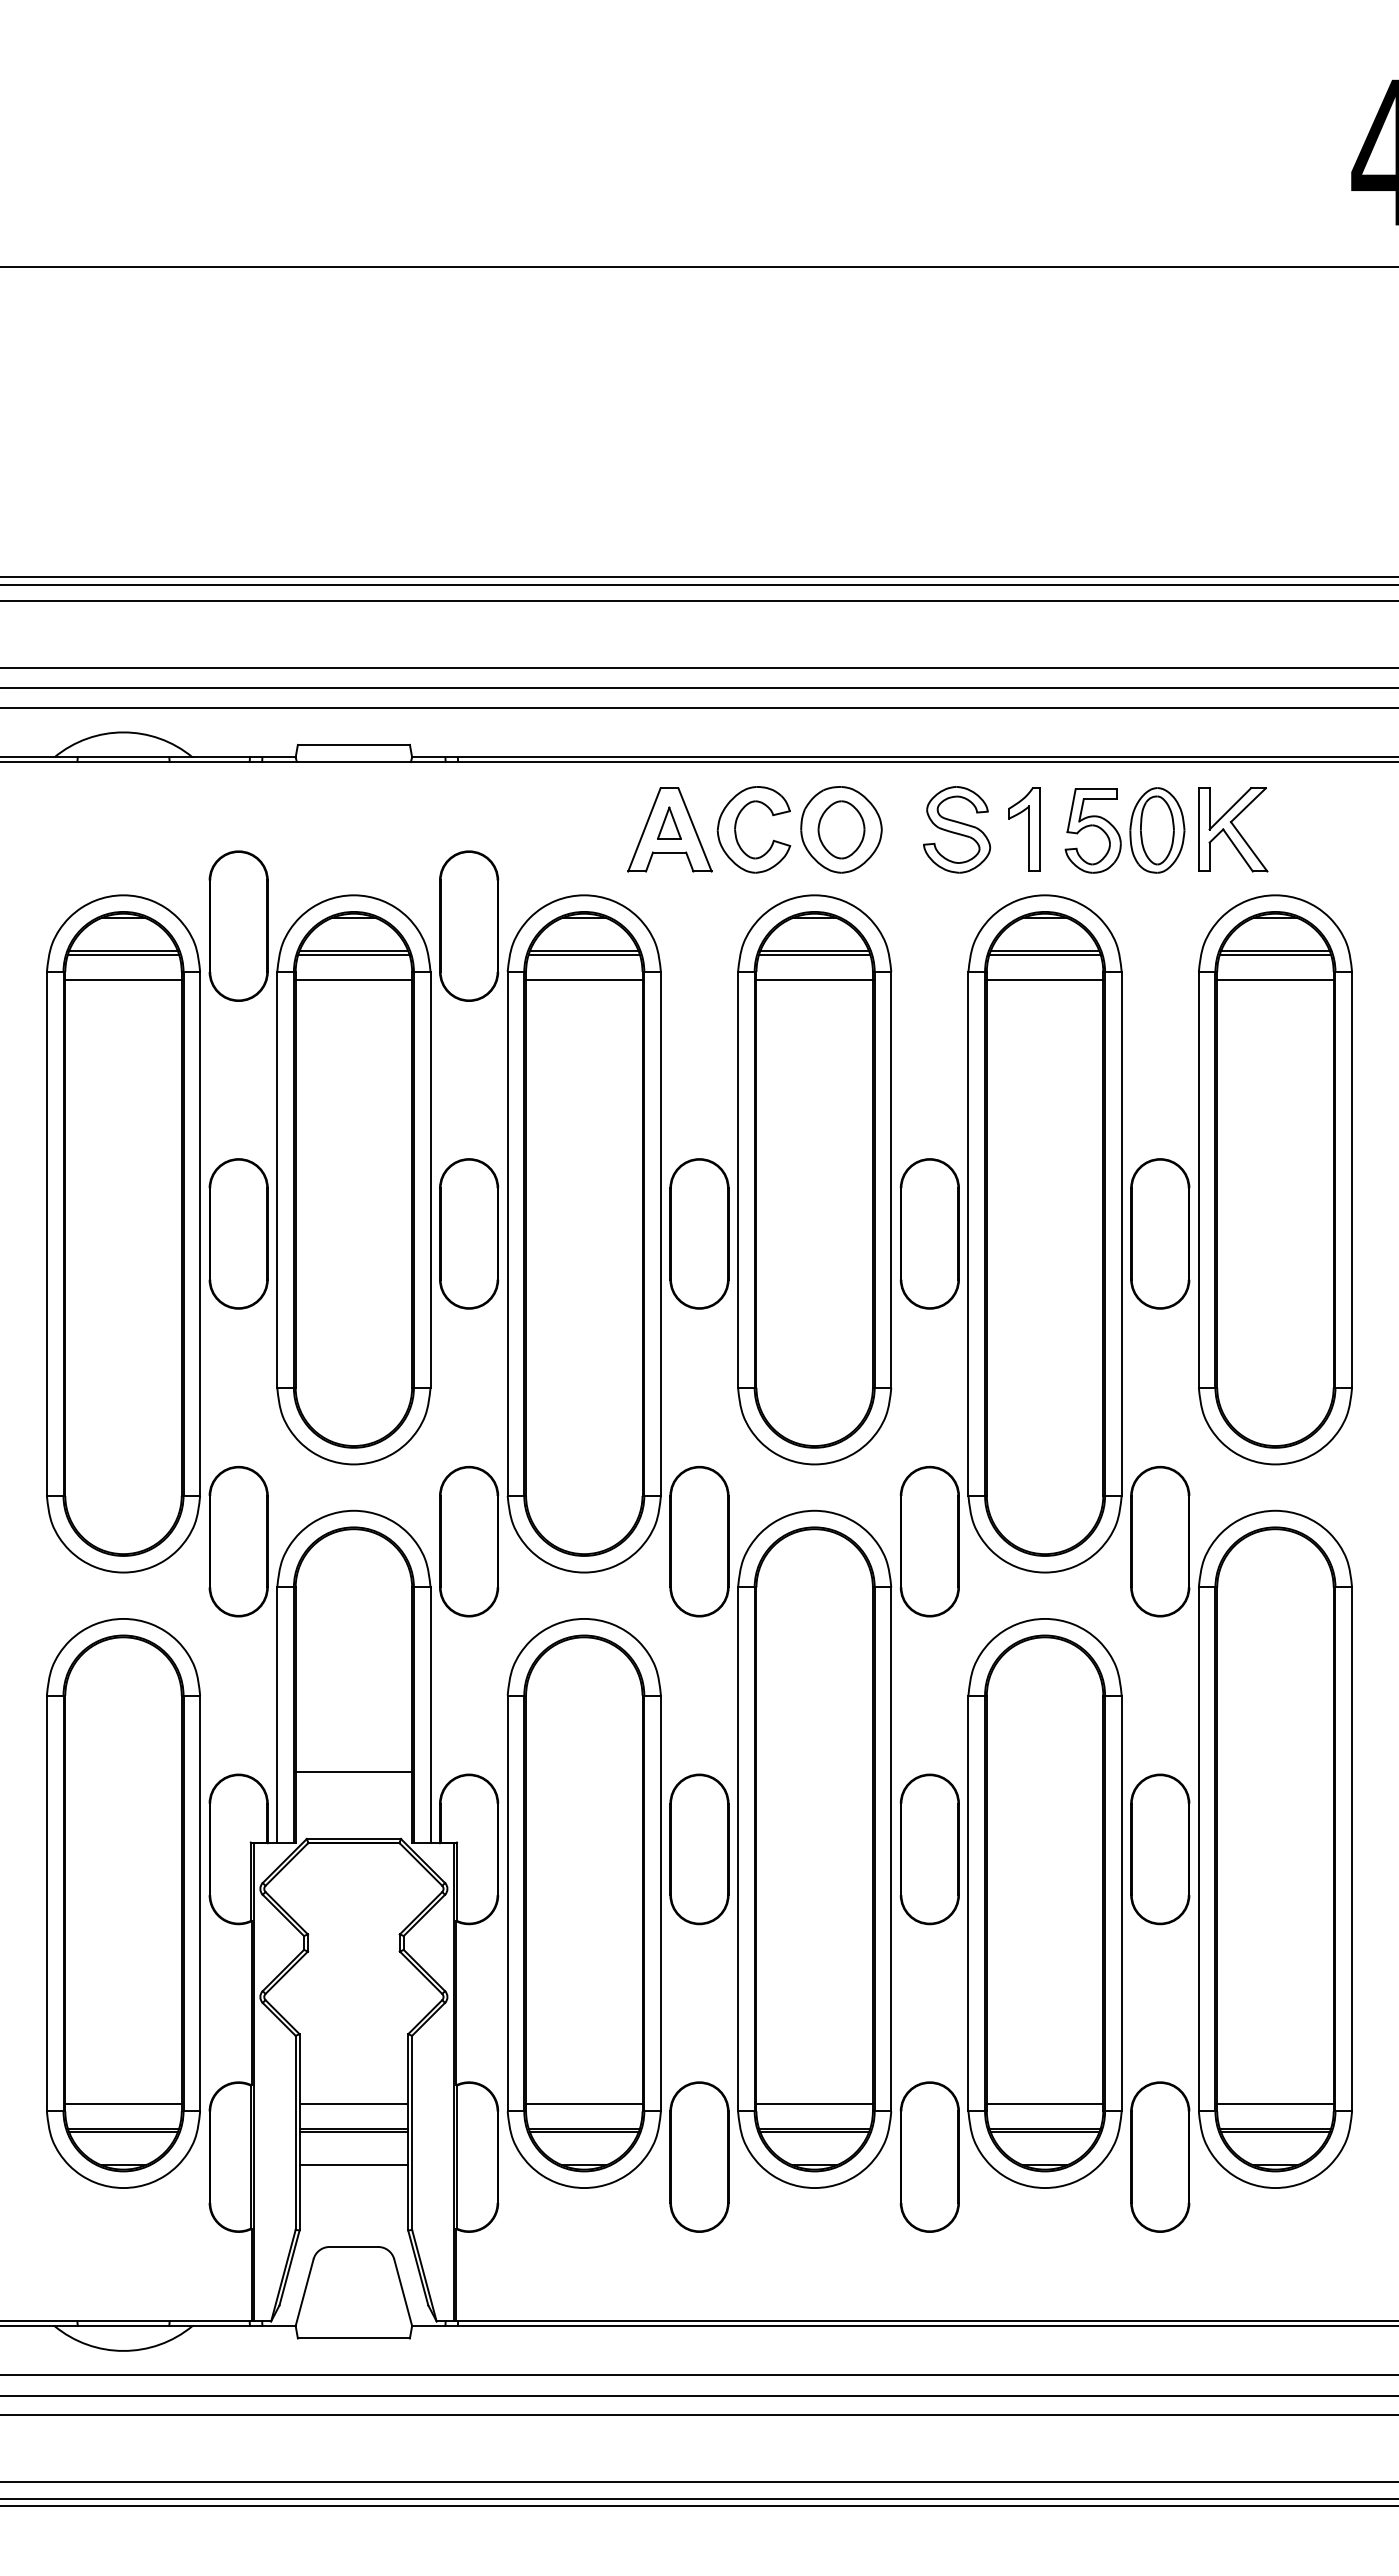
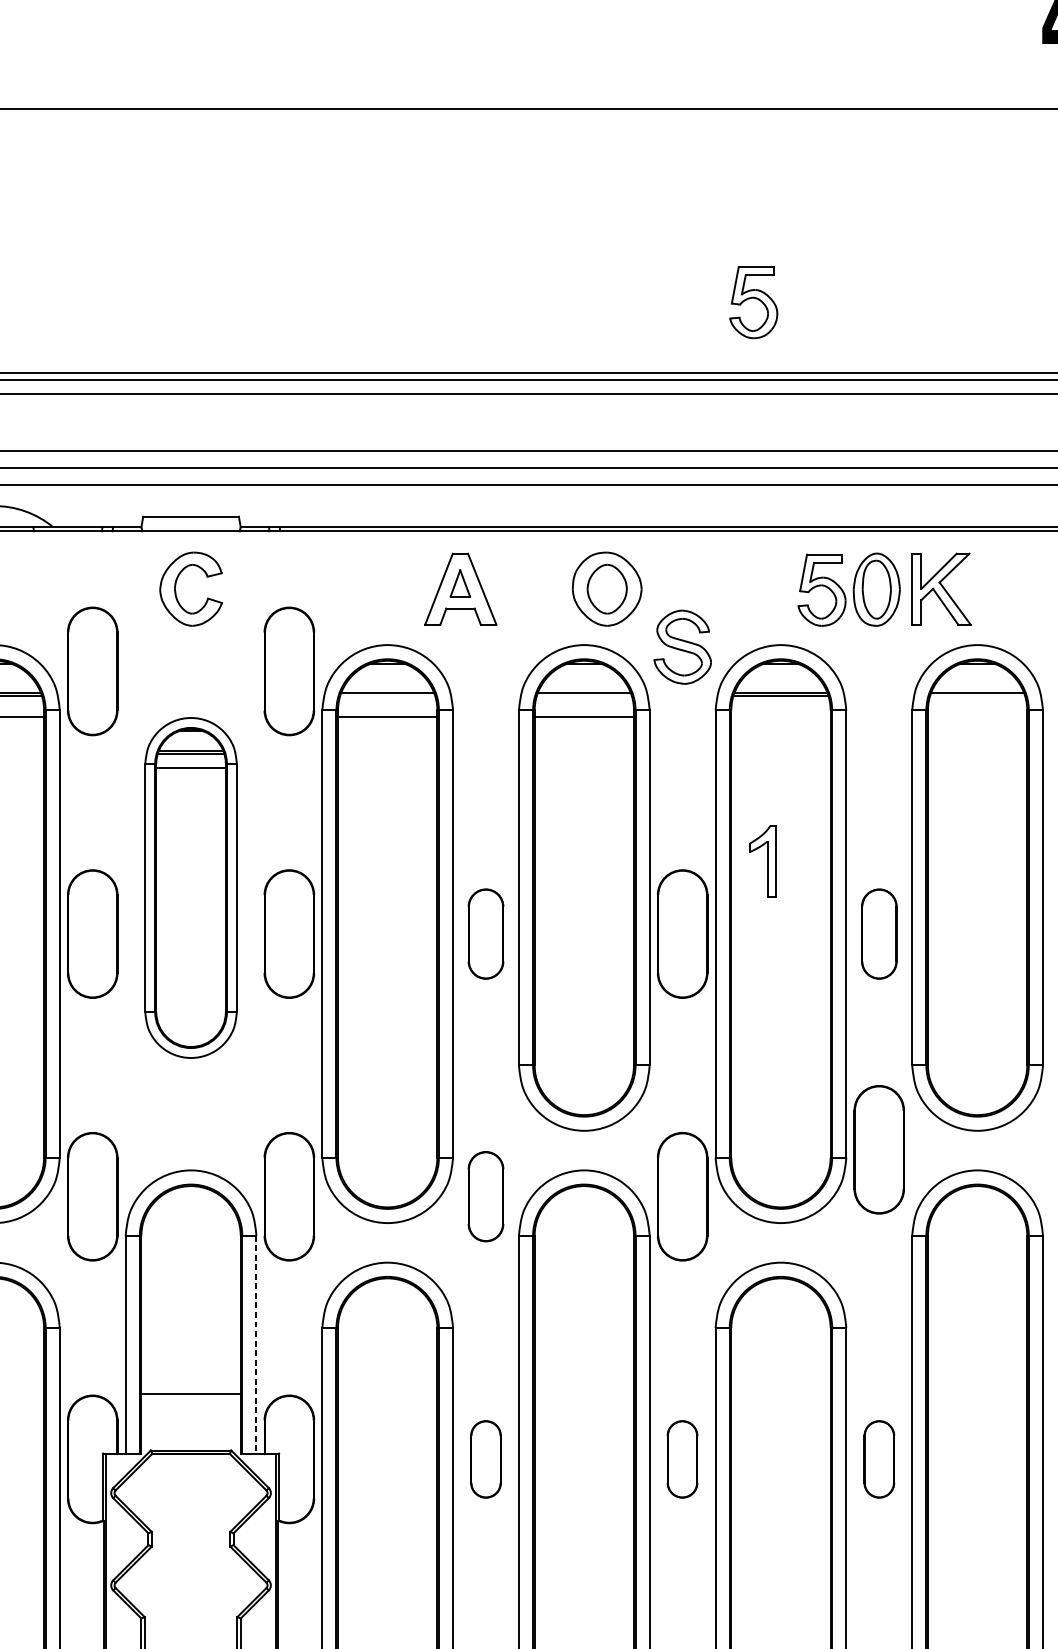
part: (1012, 493) -> (753, 302), added
part: (736, 827) -> (176, 587), moved
part: (957, 829) -> (683, 646), moved
part: (1024, 829) -> (763, 861), moved
line: (583, 954) -> (387, 695), removed
line: (814, 954) -> (584, 695), removed
line: (1275, 954) -> (977, 695), removed
line: (1044, 979) -> (780, 716), removed
line: (1275, 979) -> (977, 716), removed
part: (353, 1179) -> (190, 887), size x0.7
part: (699, 1233) -> (486, 933), size x0.7
part: (1160, 1233) -> (879, 933), size x0.7
part: (699, 1541) -> (486, 1196), size x0.7
part: (1160, 1541) -> (879, 1149), moved
line: (430, 1715) -> (256, 1345), solid -> dashed
part: (699, 1849) -> (486, 1459), size x0.6
part: (929, 1849) -> (682, 1459), size x0.6
part: (1160, 1849) -> (879, 1459), size x0.6

